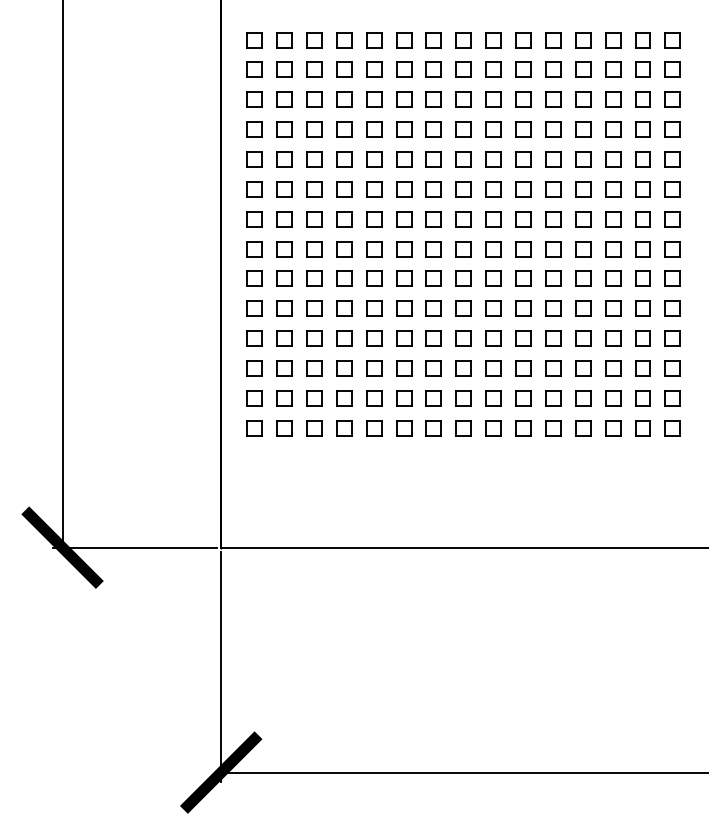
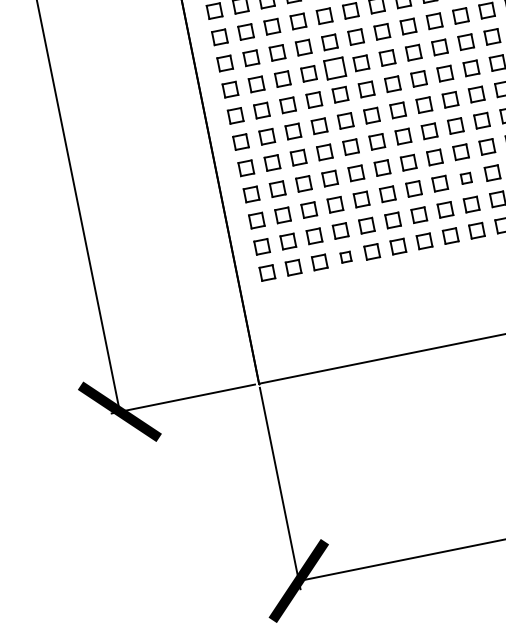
part: (374, 219) -> (335, 68), size x1.4
part: (493, 368) -> (466, 178), size x0.7
part: (344, 428) -> (346, 257), size x0.7

